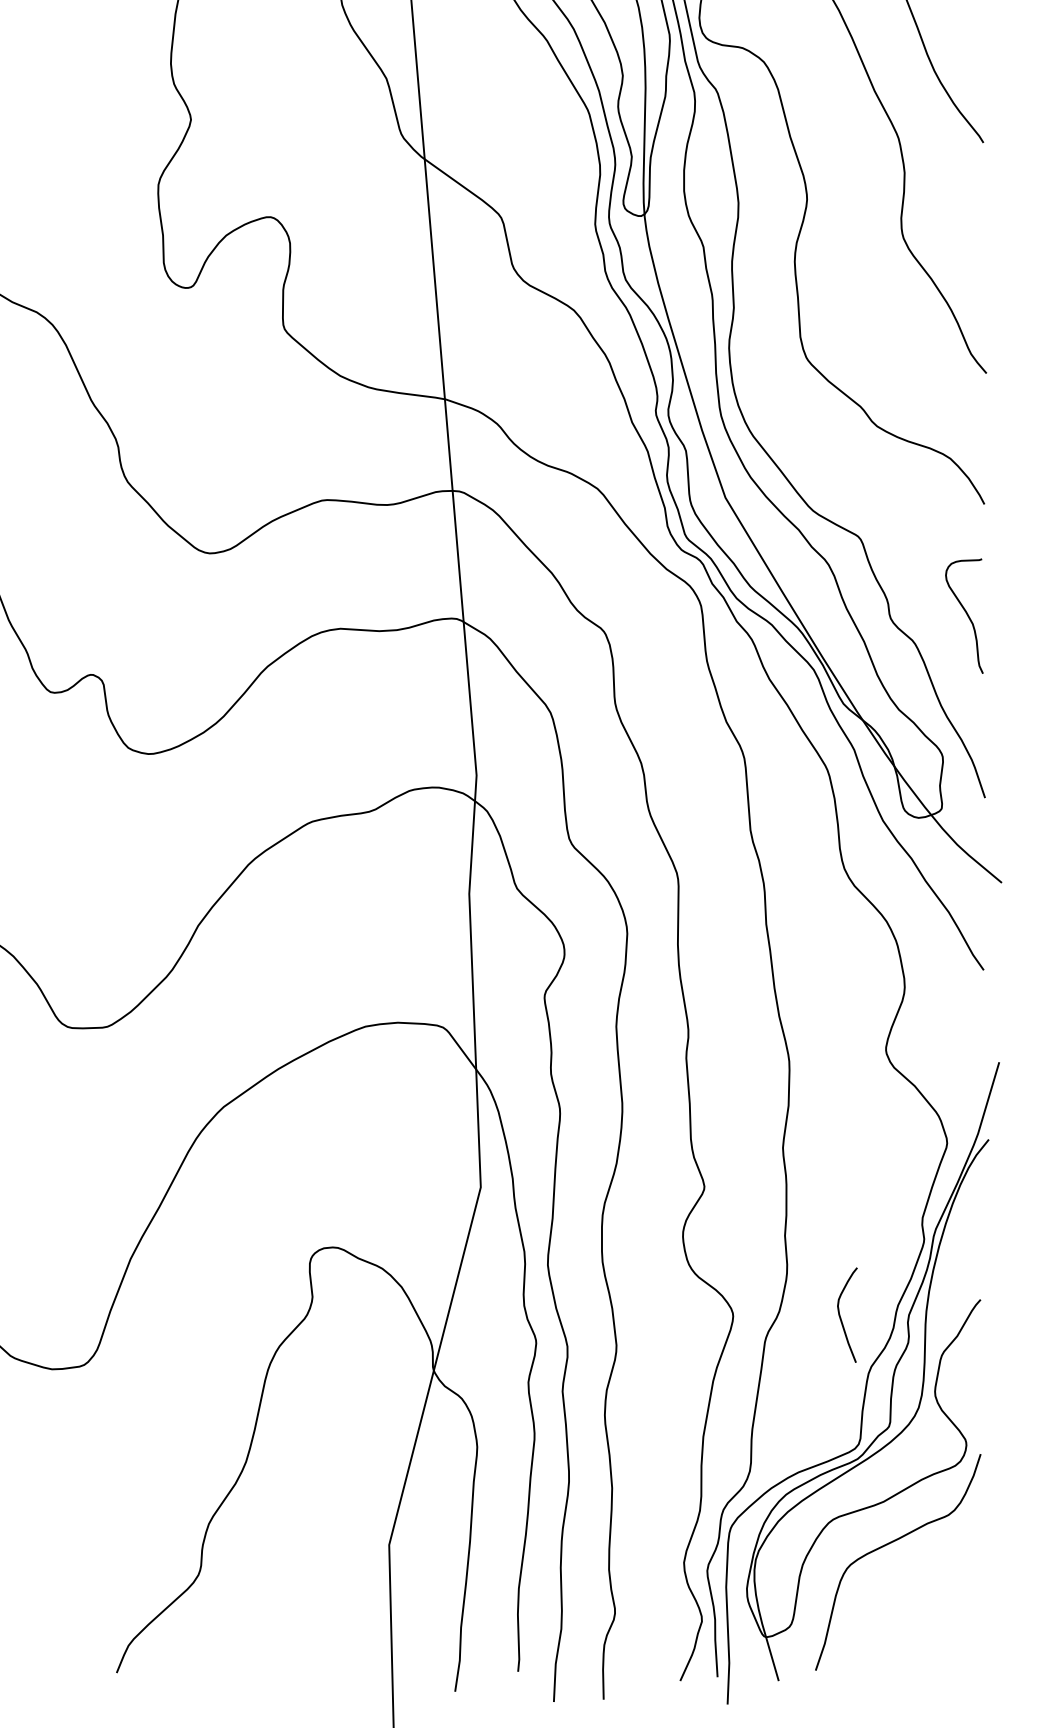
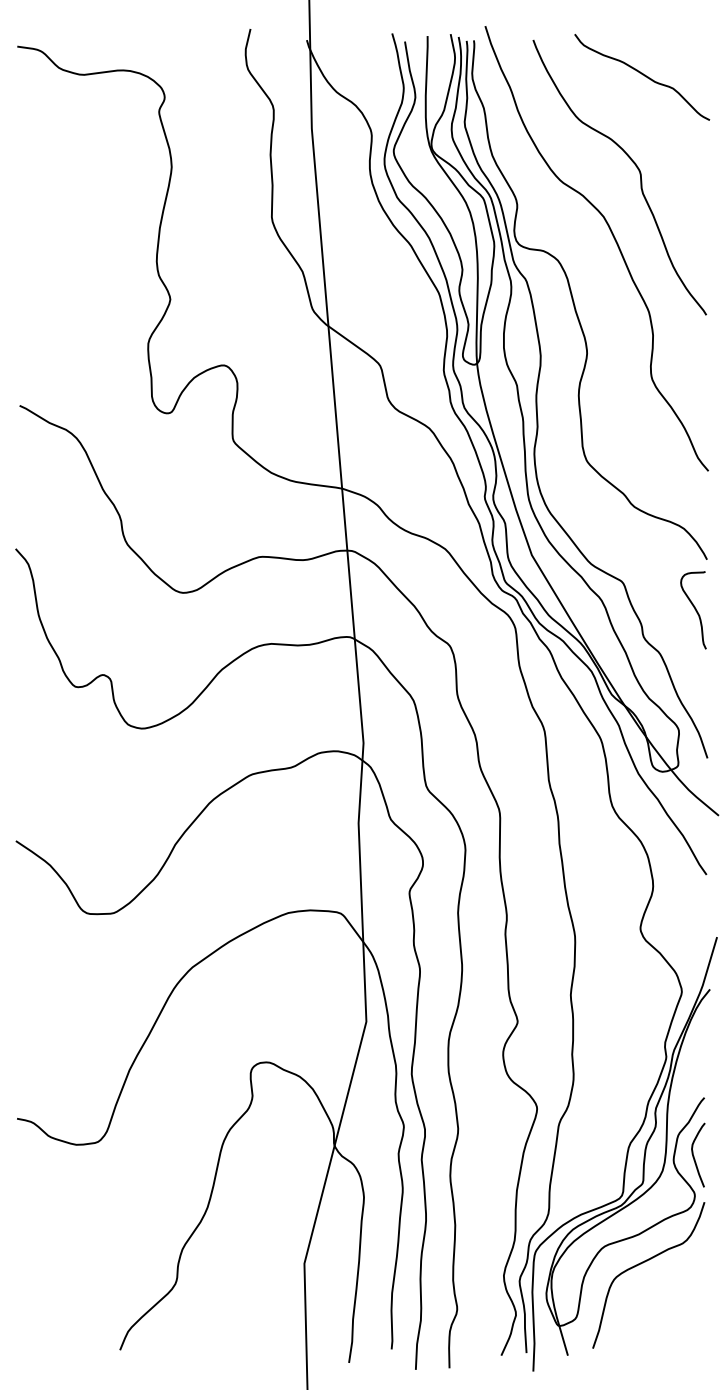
curve: (965, 614) -> (694, 609), moved
curve: (841, 1317) -> (694, 1156), moved

